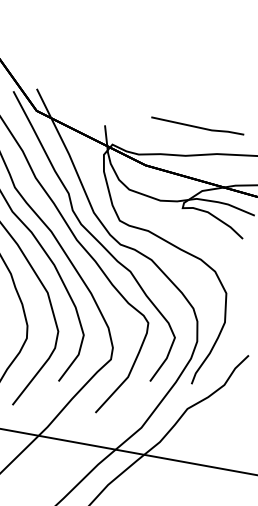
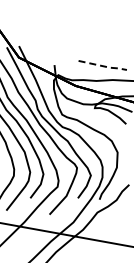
line: (201, 128) -> (104, 66), solid -> dashed

